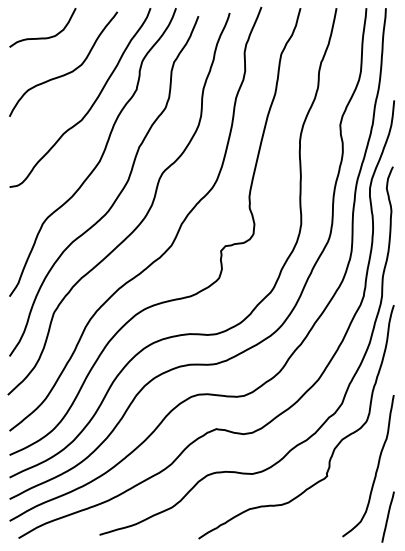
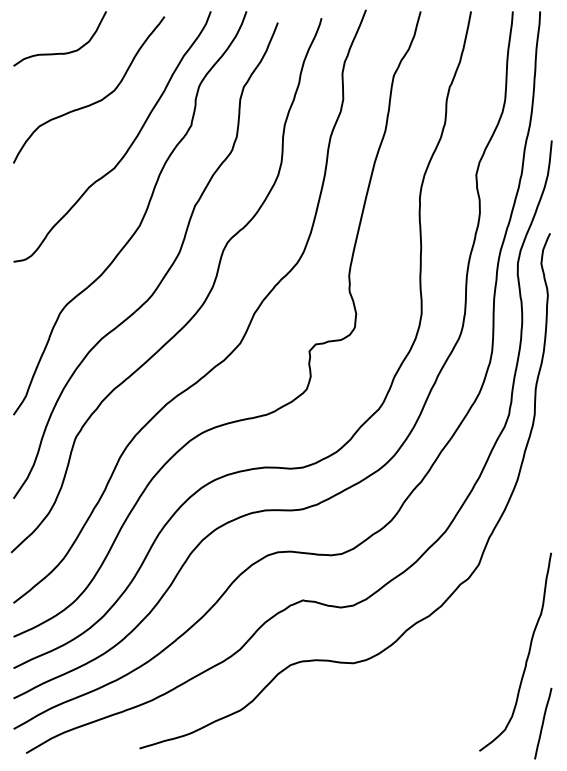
curve: (333, 448) -> (466, 627), removed

